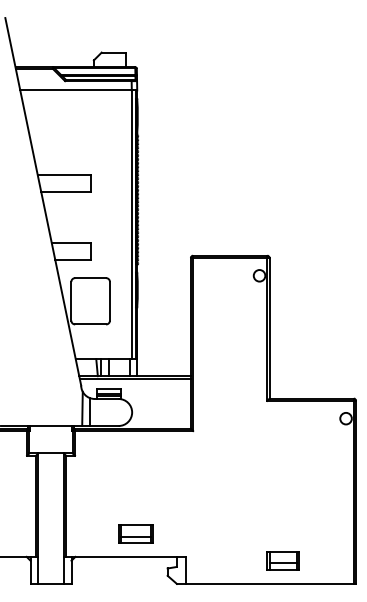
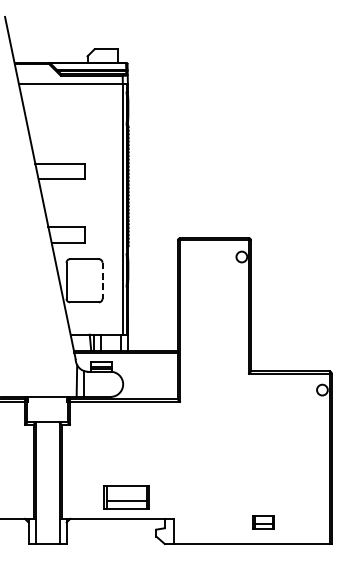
line: (109, 301) -> (102, 280), solid -> dashed
part: (135, 533) -> (126, 497), size x1.4
part: (282, 560) -> (263, 522), size x0.7

